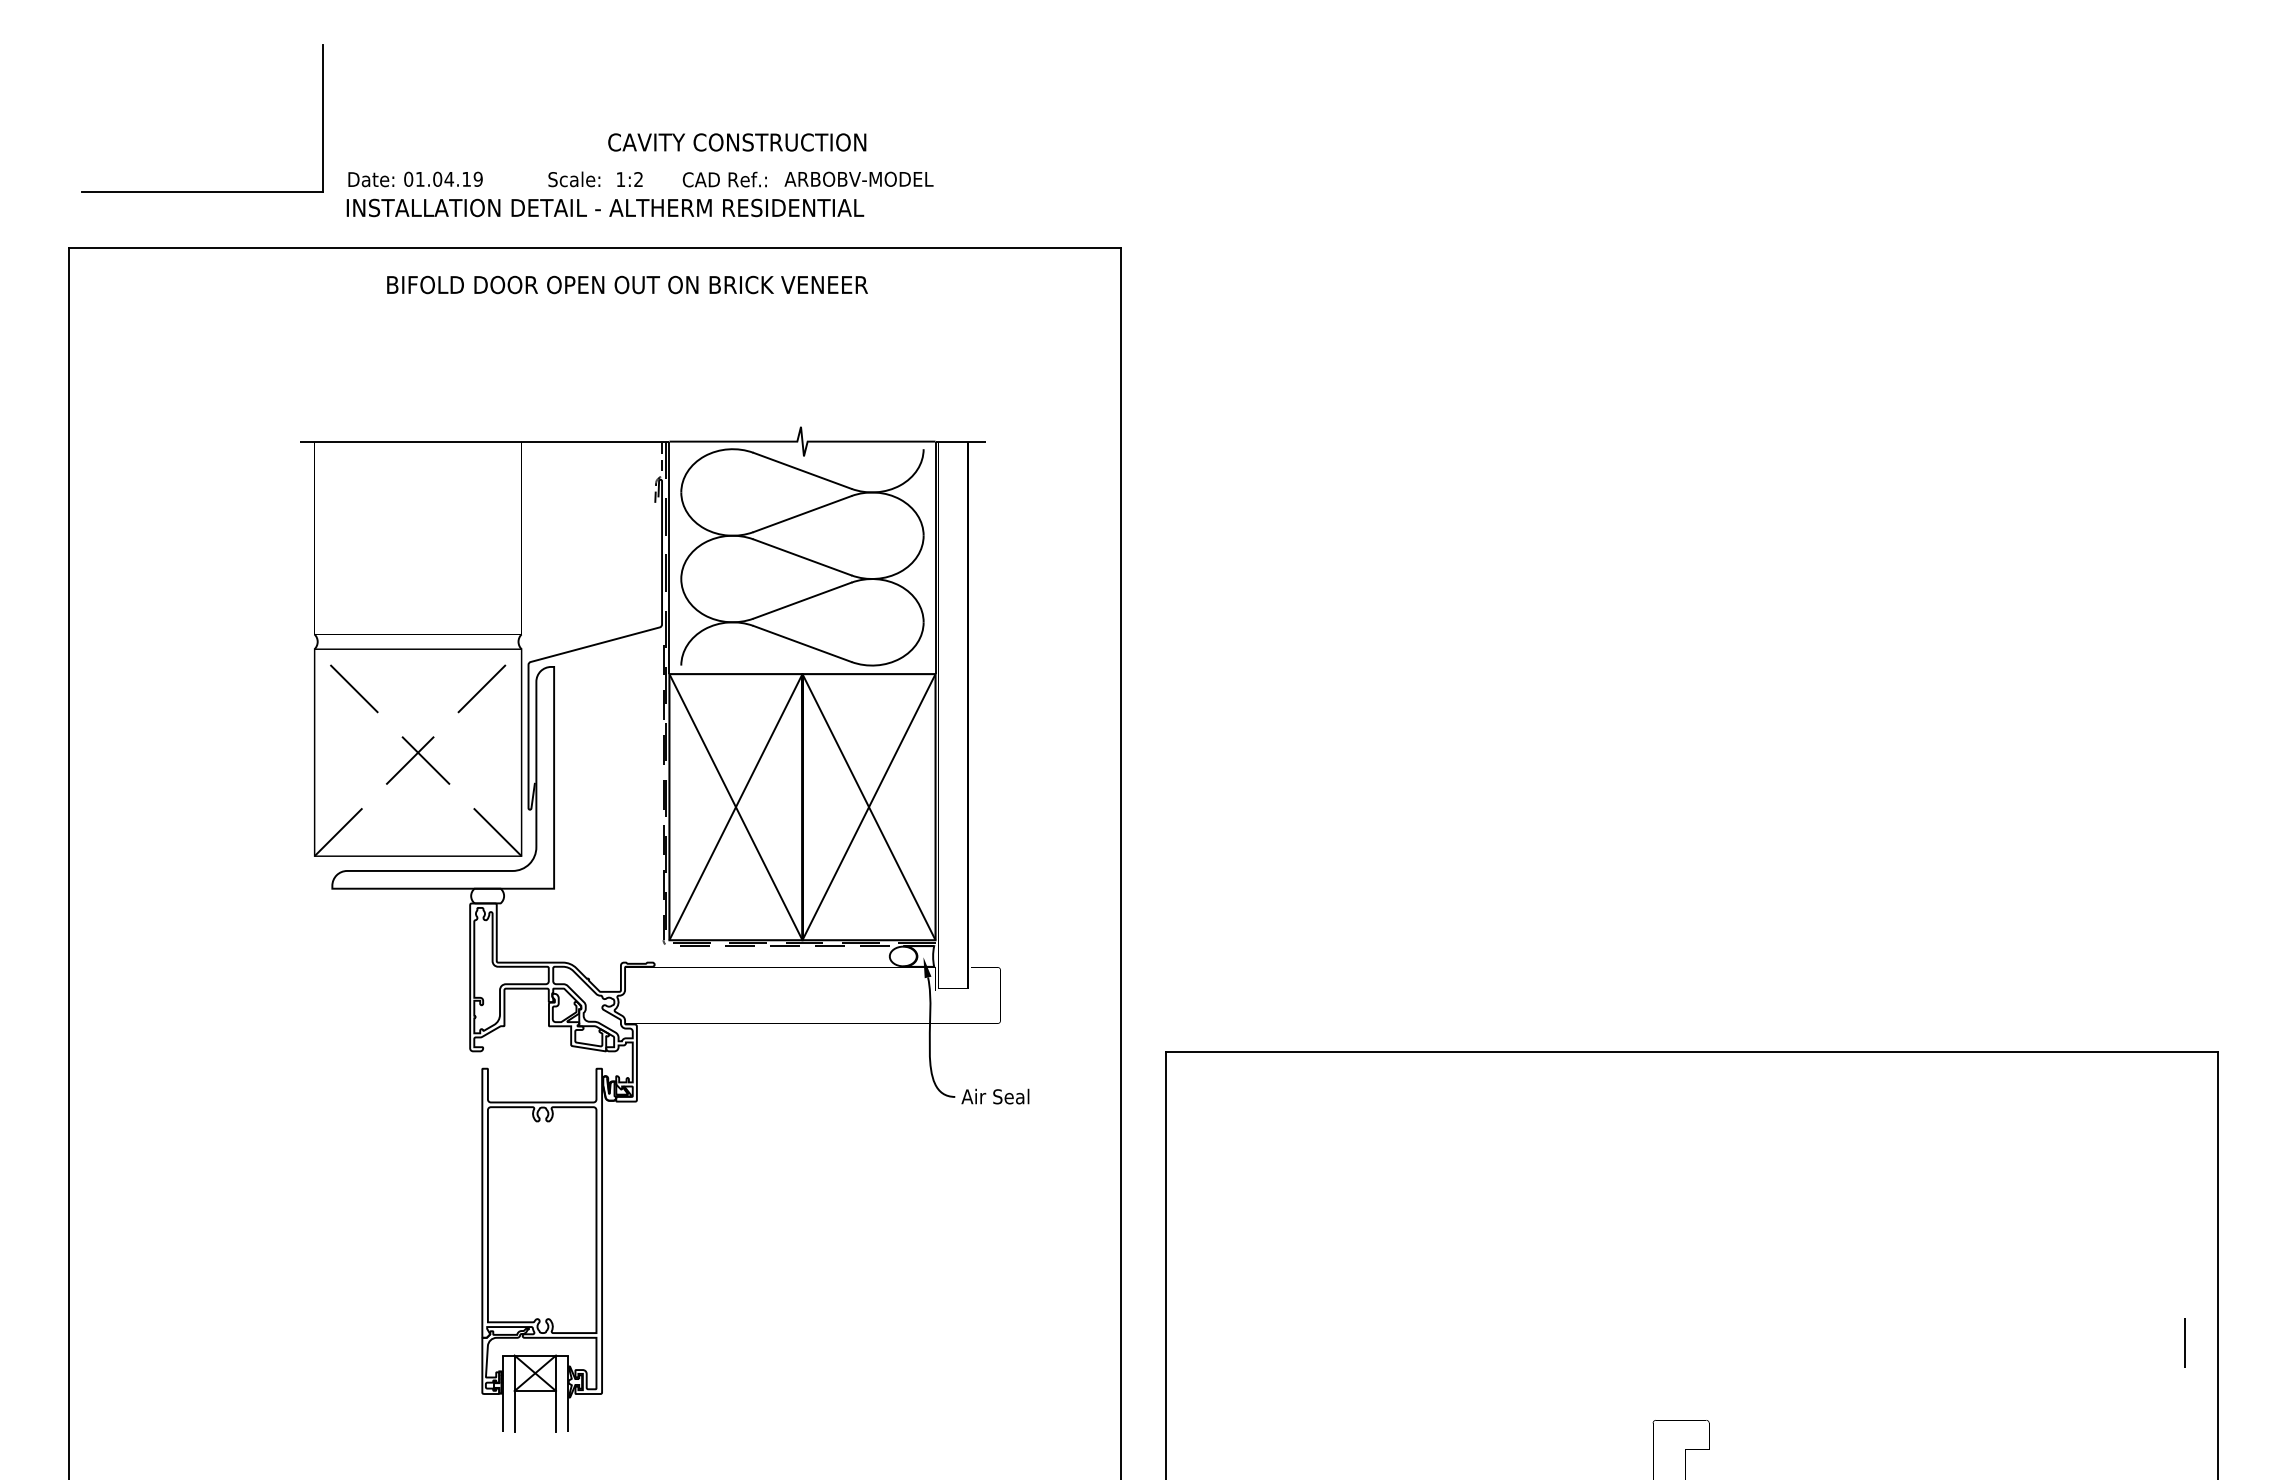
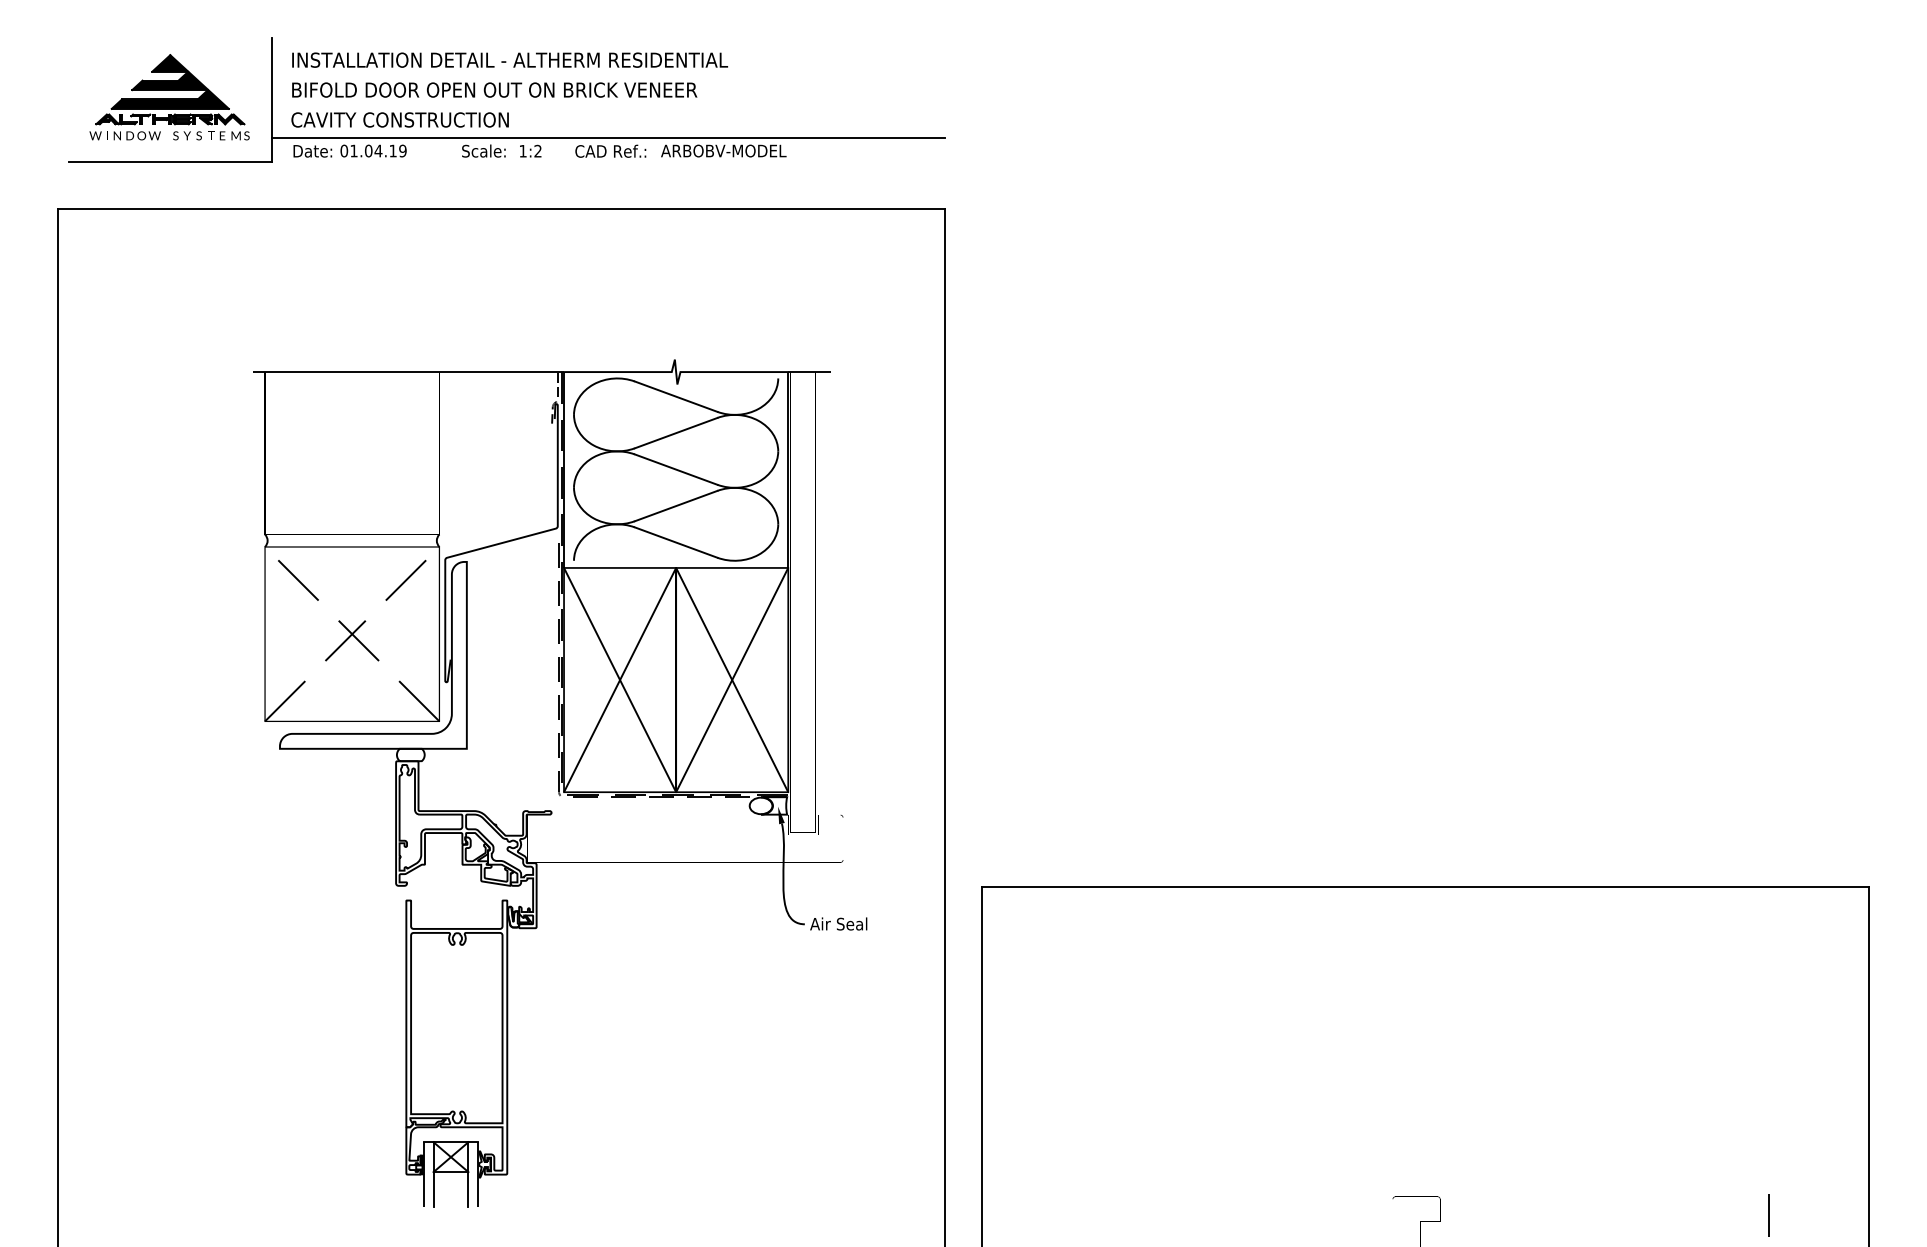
part: (201, 115) -> (169, 97), added
text: (736, 141) -> (399, 119), moved
line: (722, 163) -> (608, 137), added
text: (605, 207) -> (510, 59), moved
text: (627, 284) -> (494, 89), moved
line: (2184, 1342) -> (1768, 1215), moved

